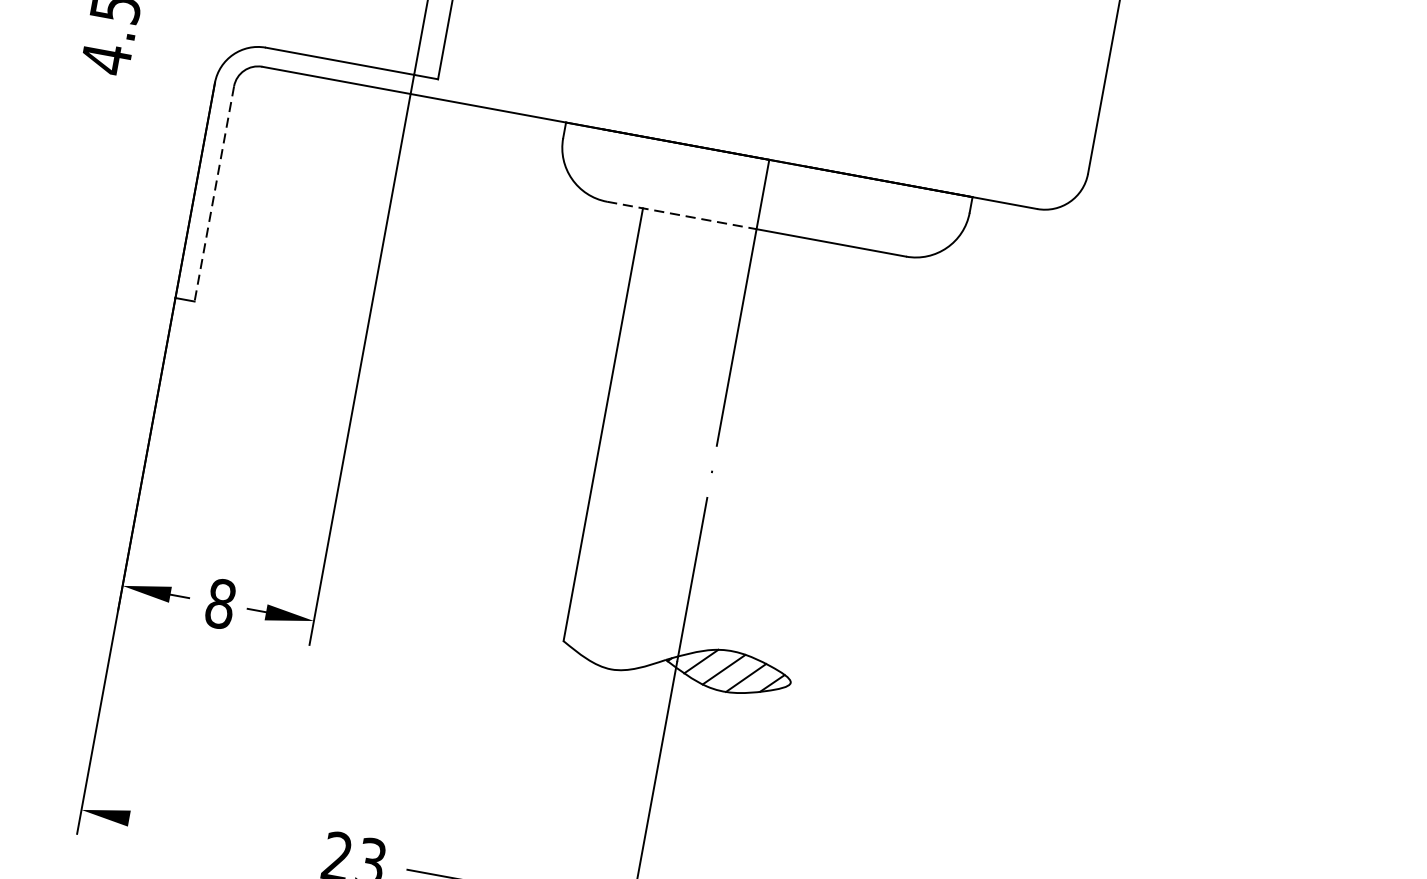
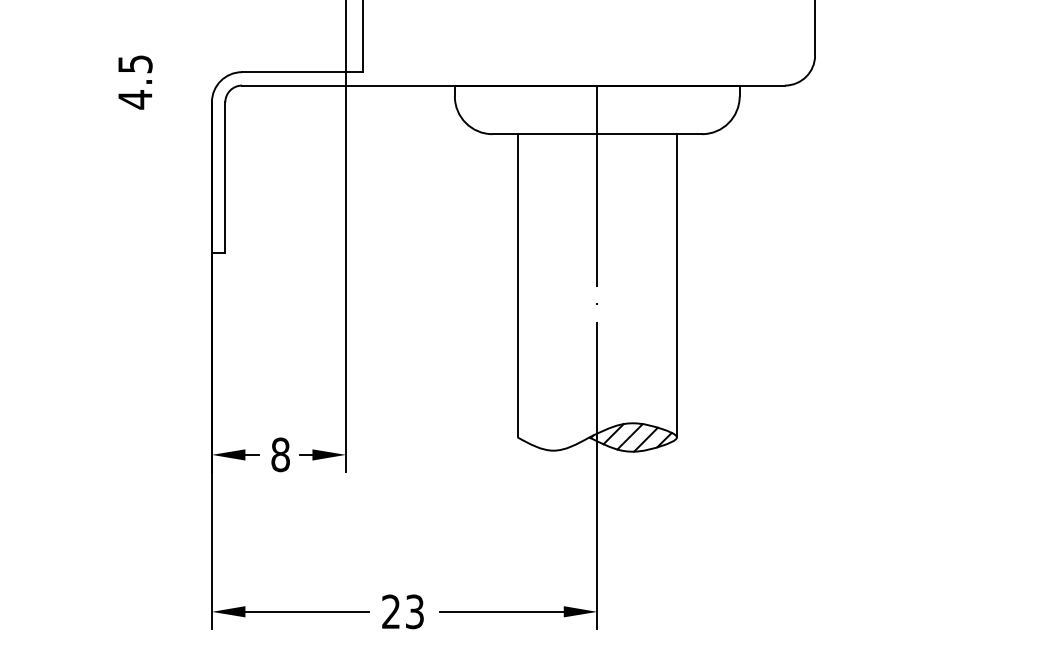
line: (214, 195) -> (225, 178), dashed -> solid
line: (682, 216) -> (545, 134), dashed -> solid
line: (829, 465) -> (676, 285), added
line: (218, 834) -> (307, 611), added

